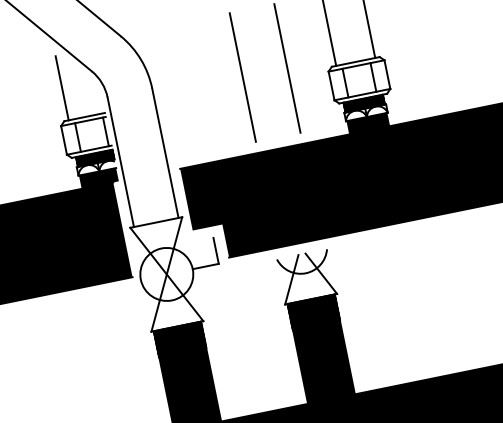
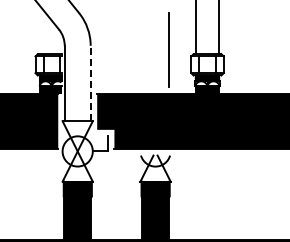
line: (242, 76) -> (142, 49), removed
line: (62, 88) -> (40, 35), removed
line: (165, 153) -> (90, 83), solid -> dashed

